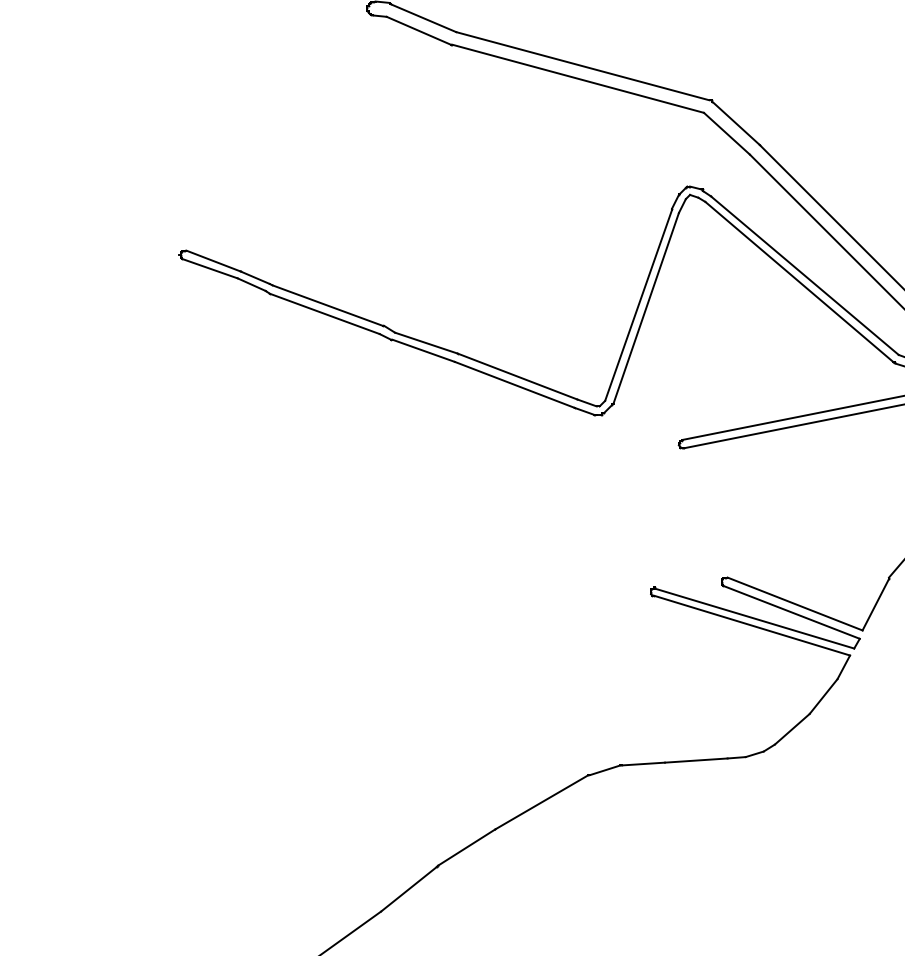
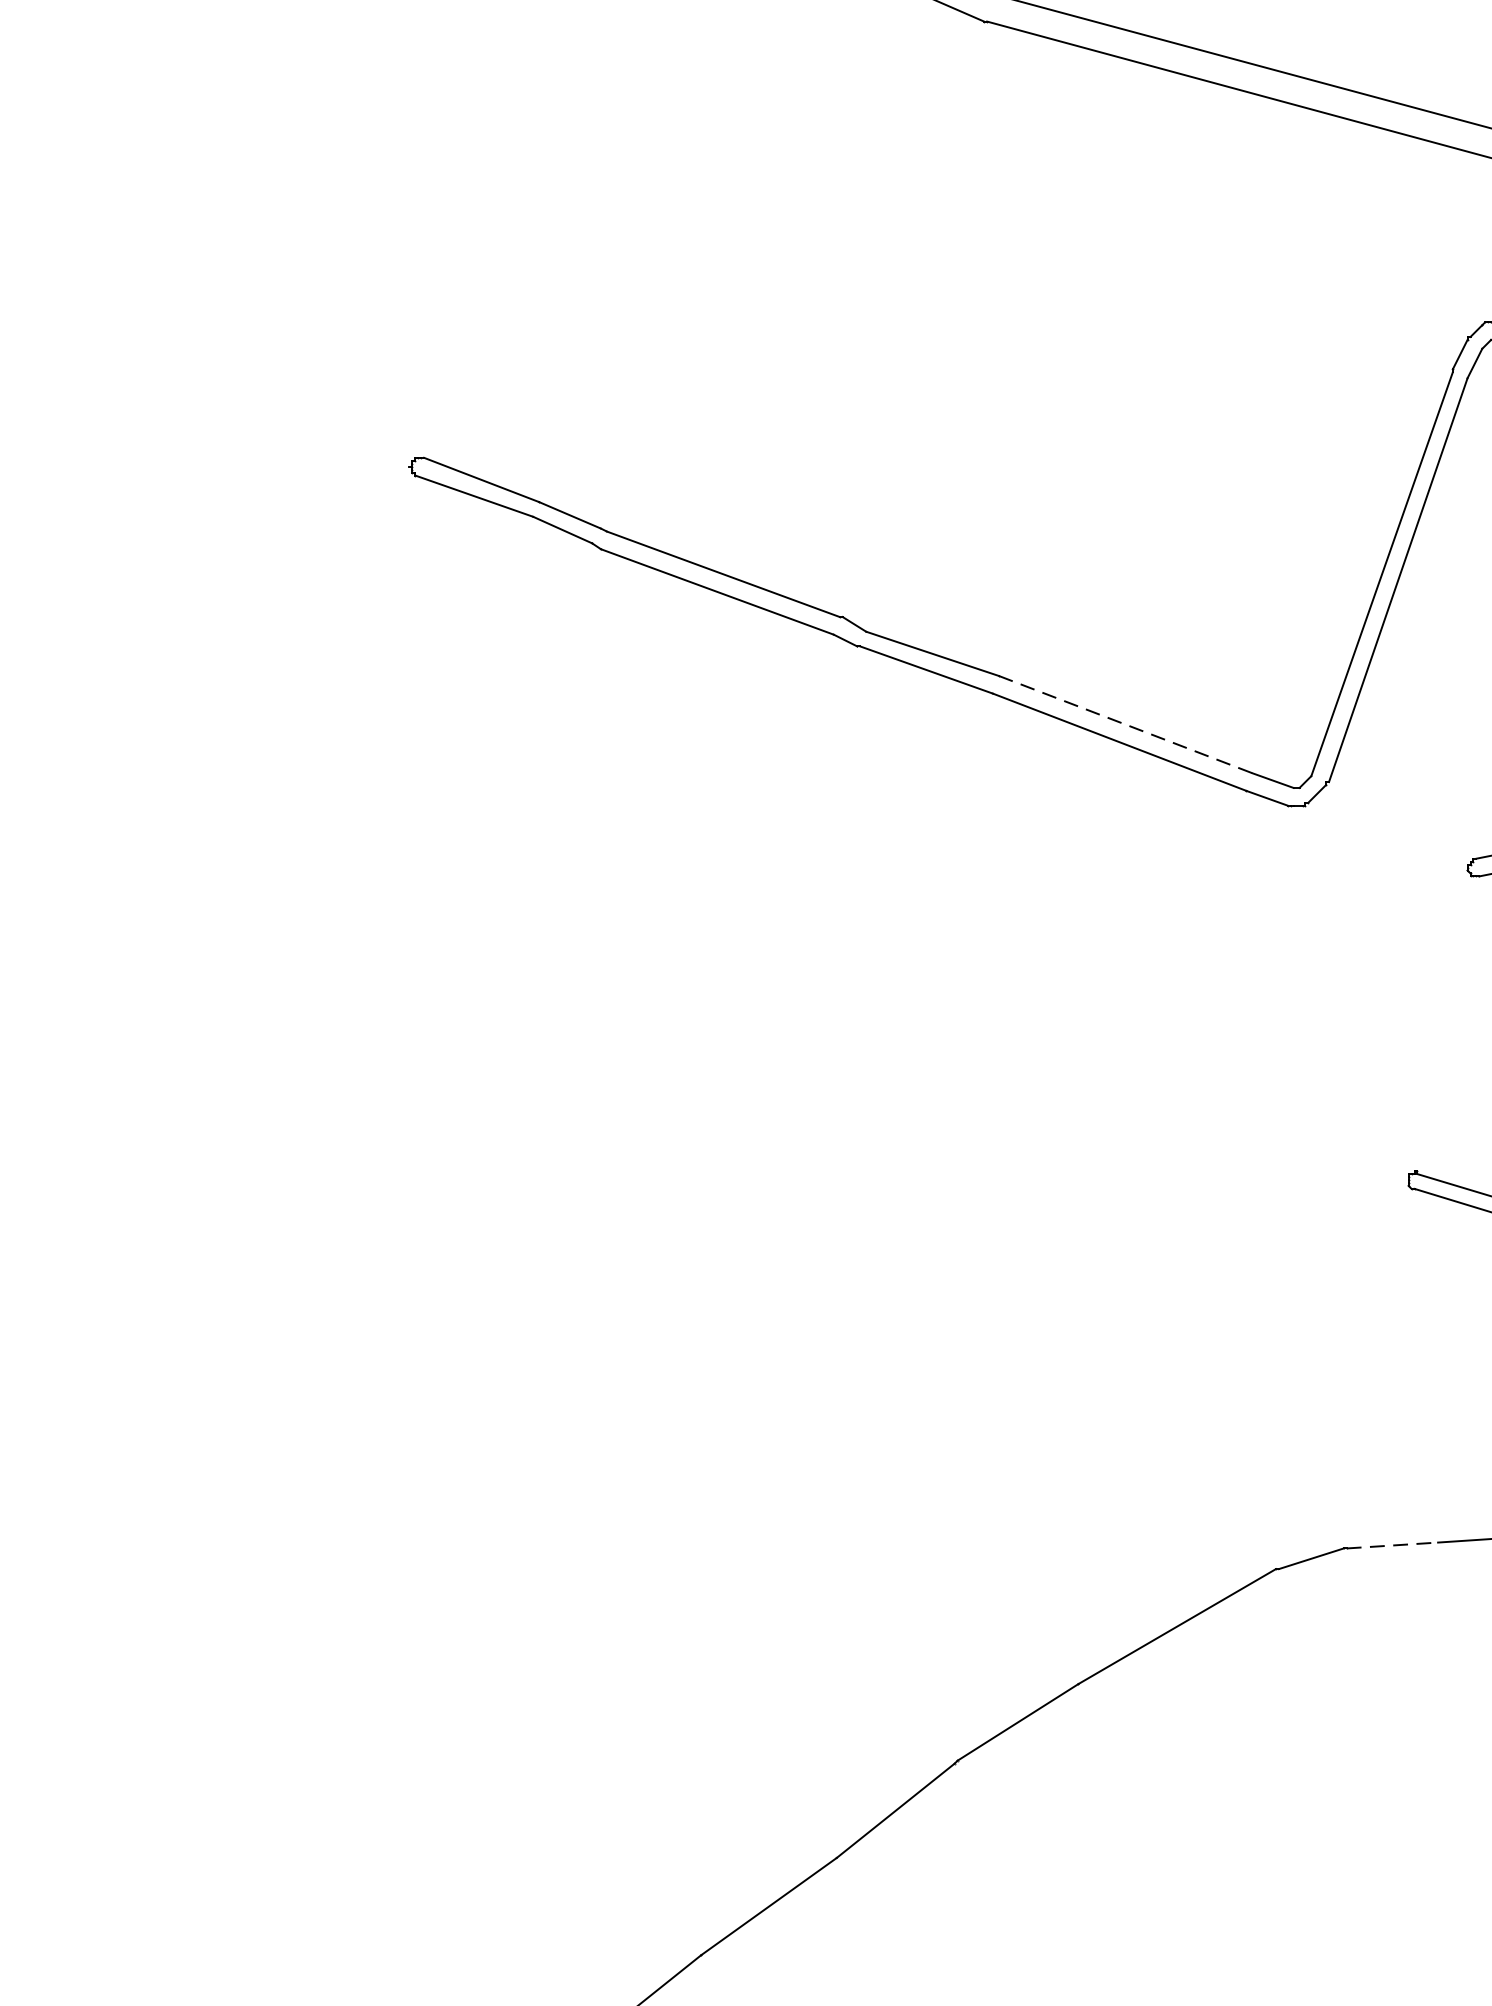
line: (517, 376) -> (1125, 724), solid -> dashed
line: (643, 764) -> (1392, 1546), solid -> dashed

